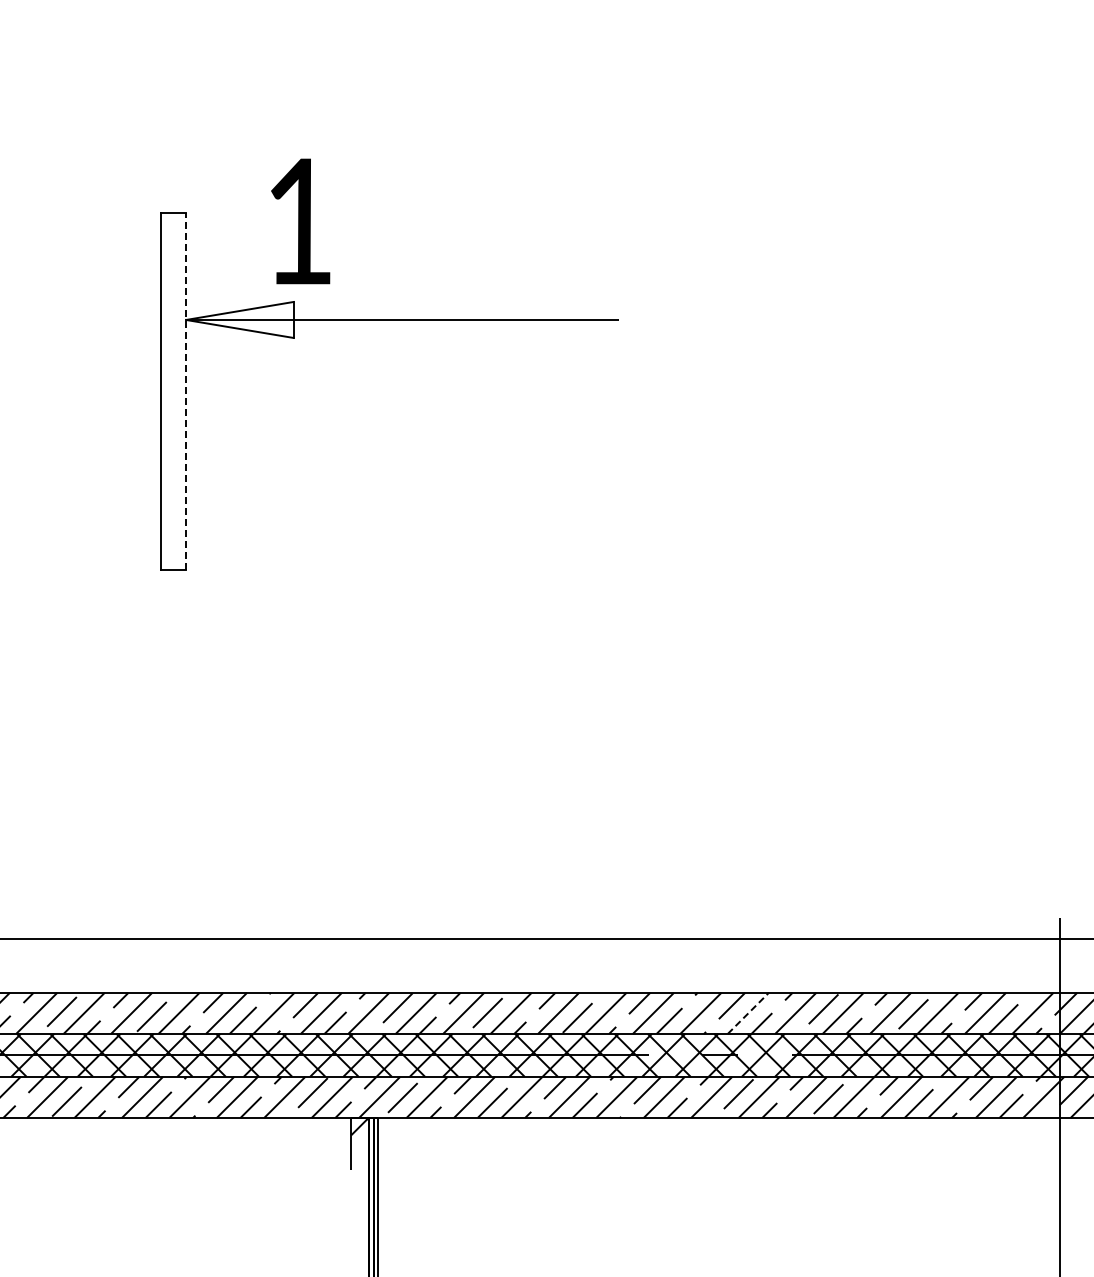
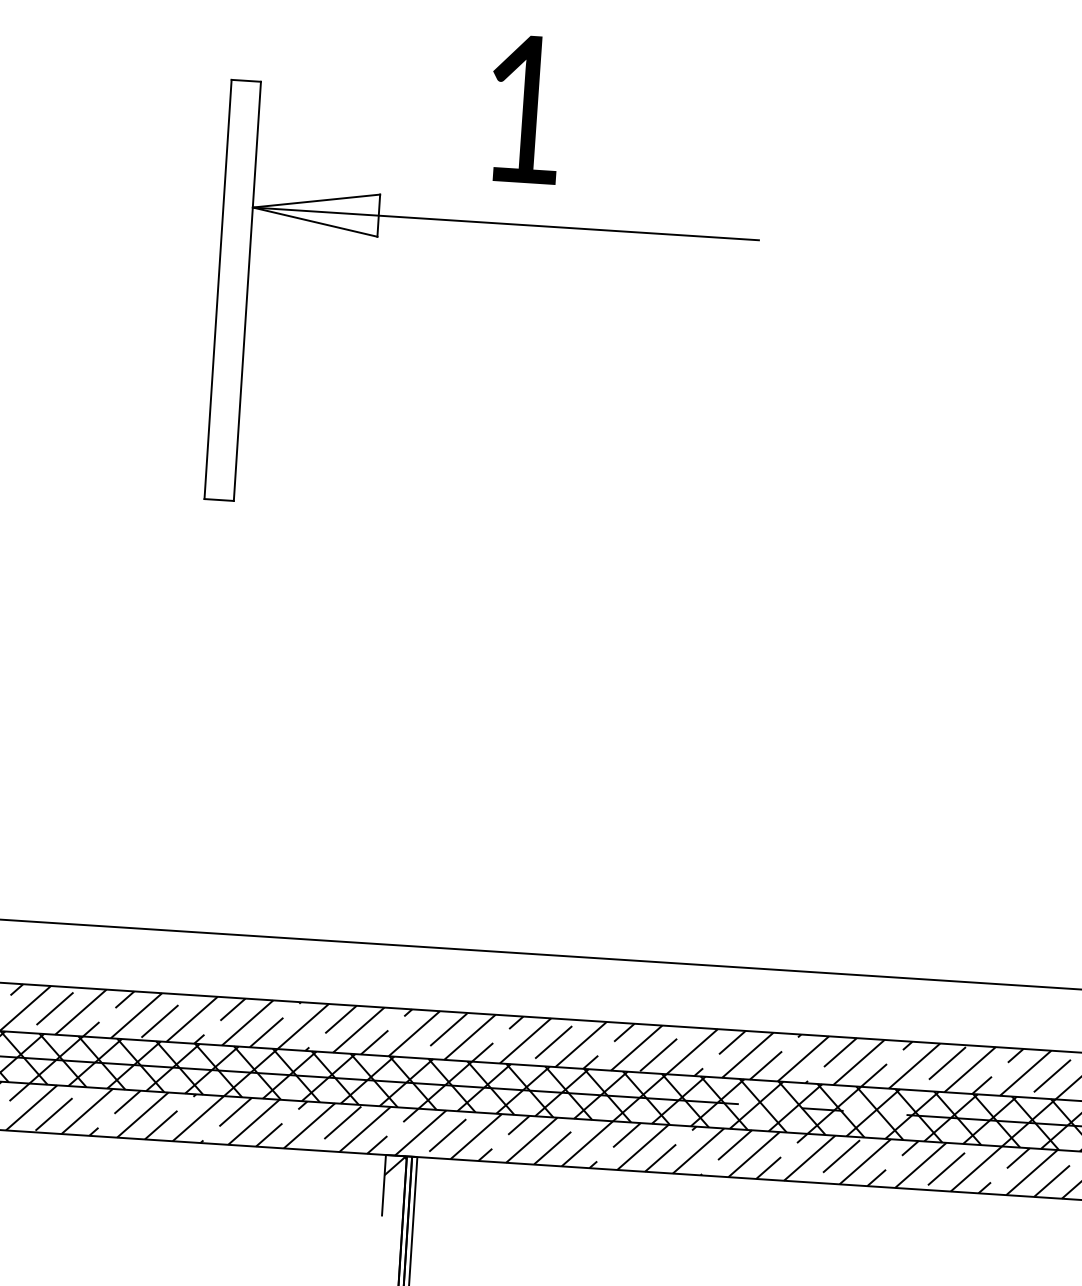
text: (300, 221) -> (525, 109), moved
line: (186, 391) -> (247, 291), dashed -> solid
line: (748, 1013) -> (859, 1062), dashed -> solid

